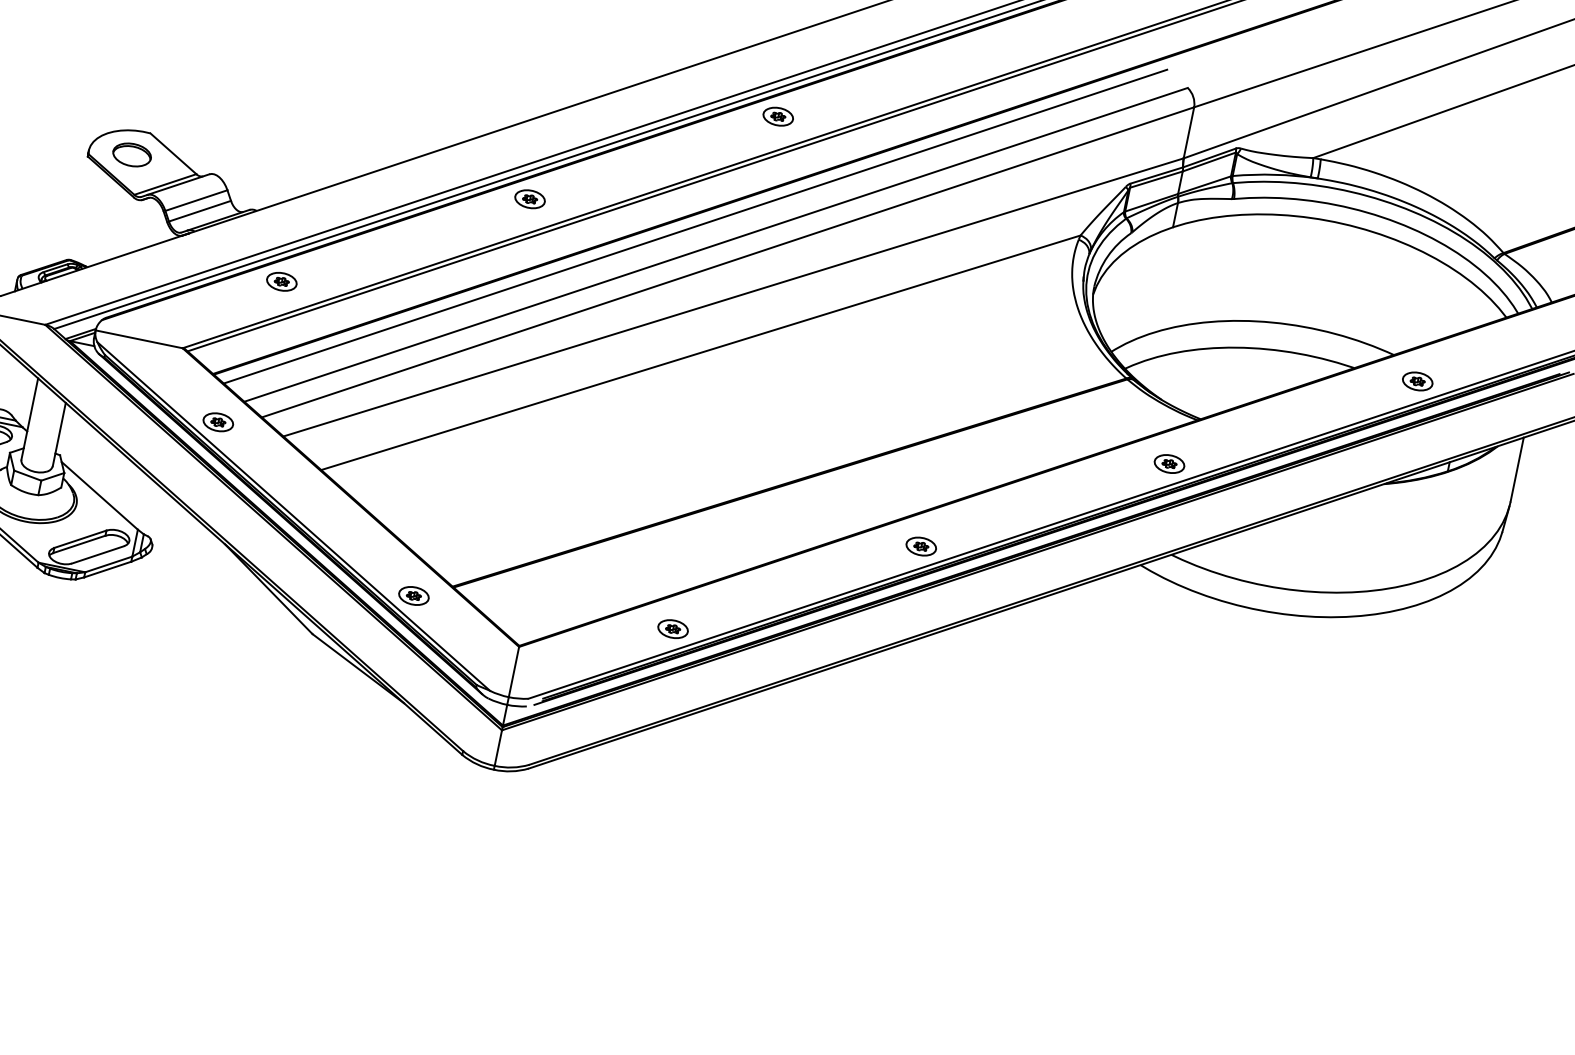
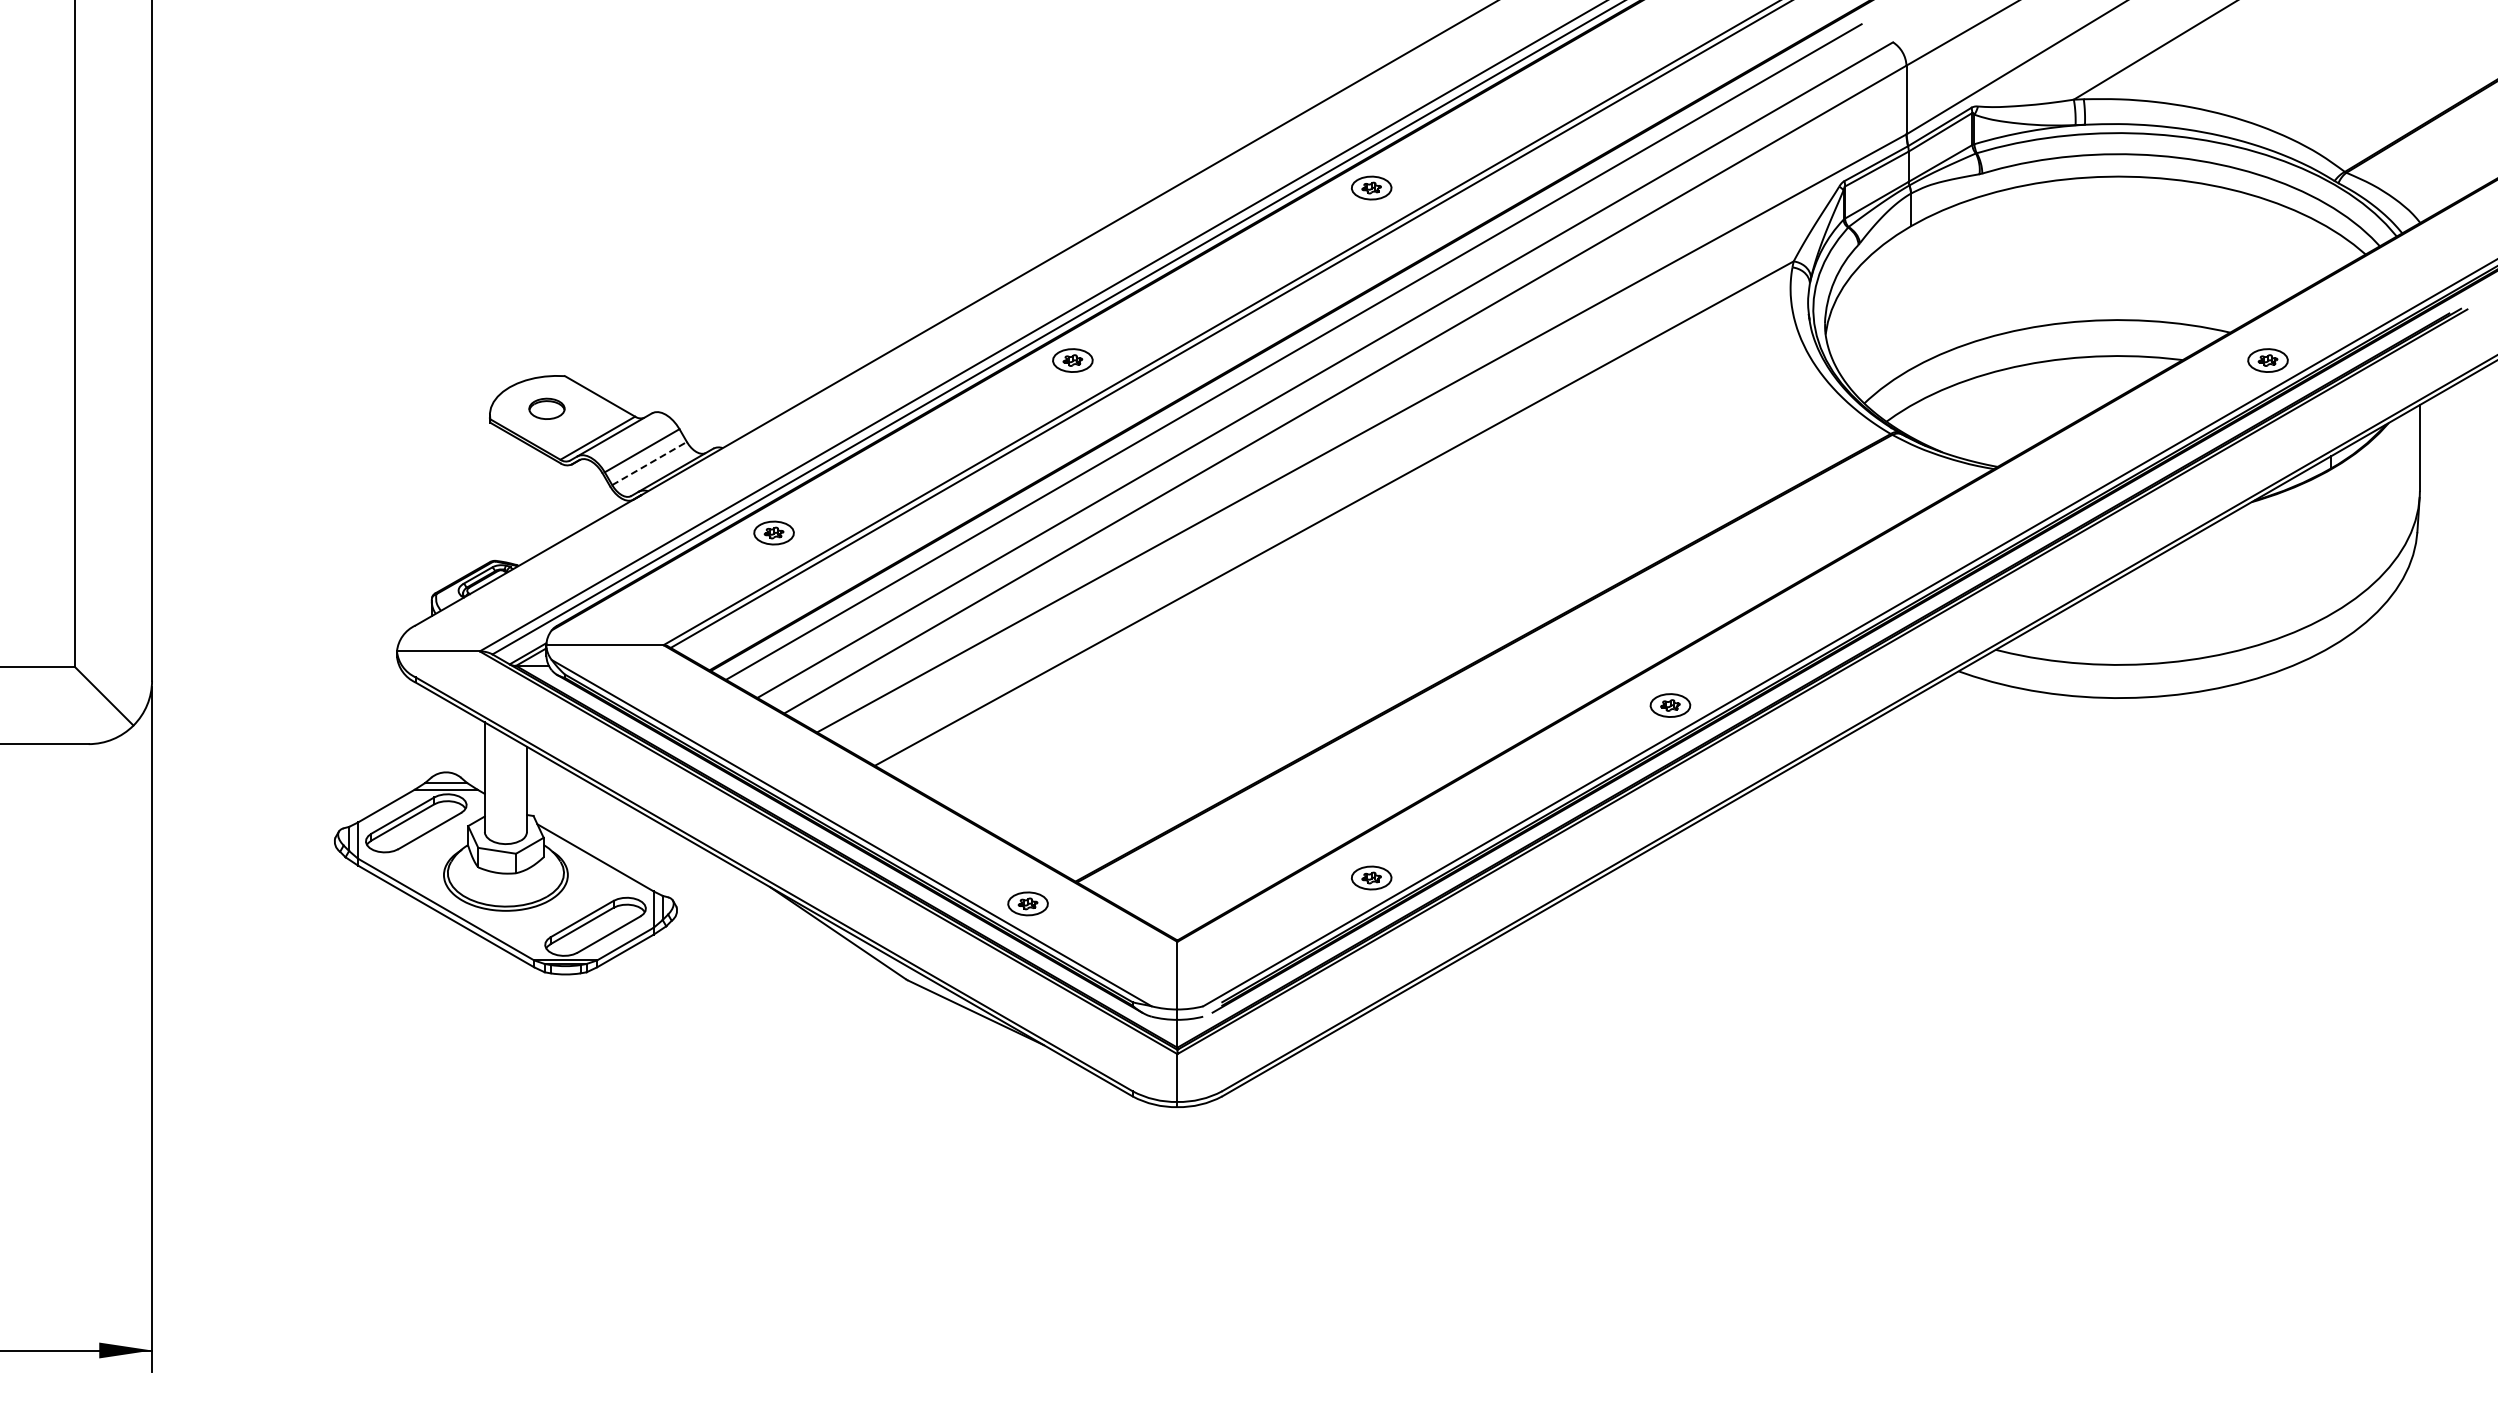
part: (131, 154) -> (546, 408), size x0.7
line: (200, 211) -> (650, 463), solid -> dashed
part: (217, 422) -> (728, 731), removed
part: (1169, 463) -> (1968, 532), removed

